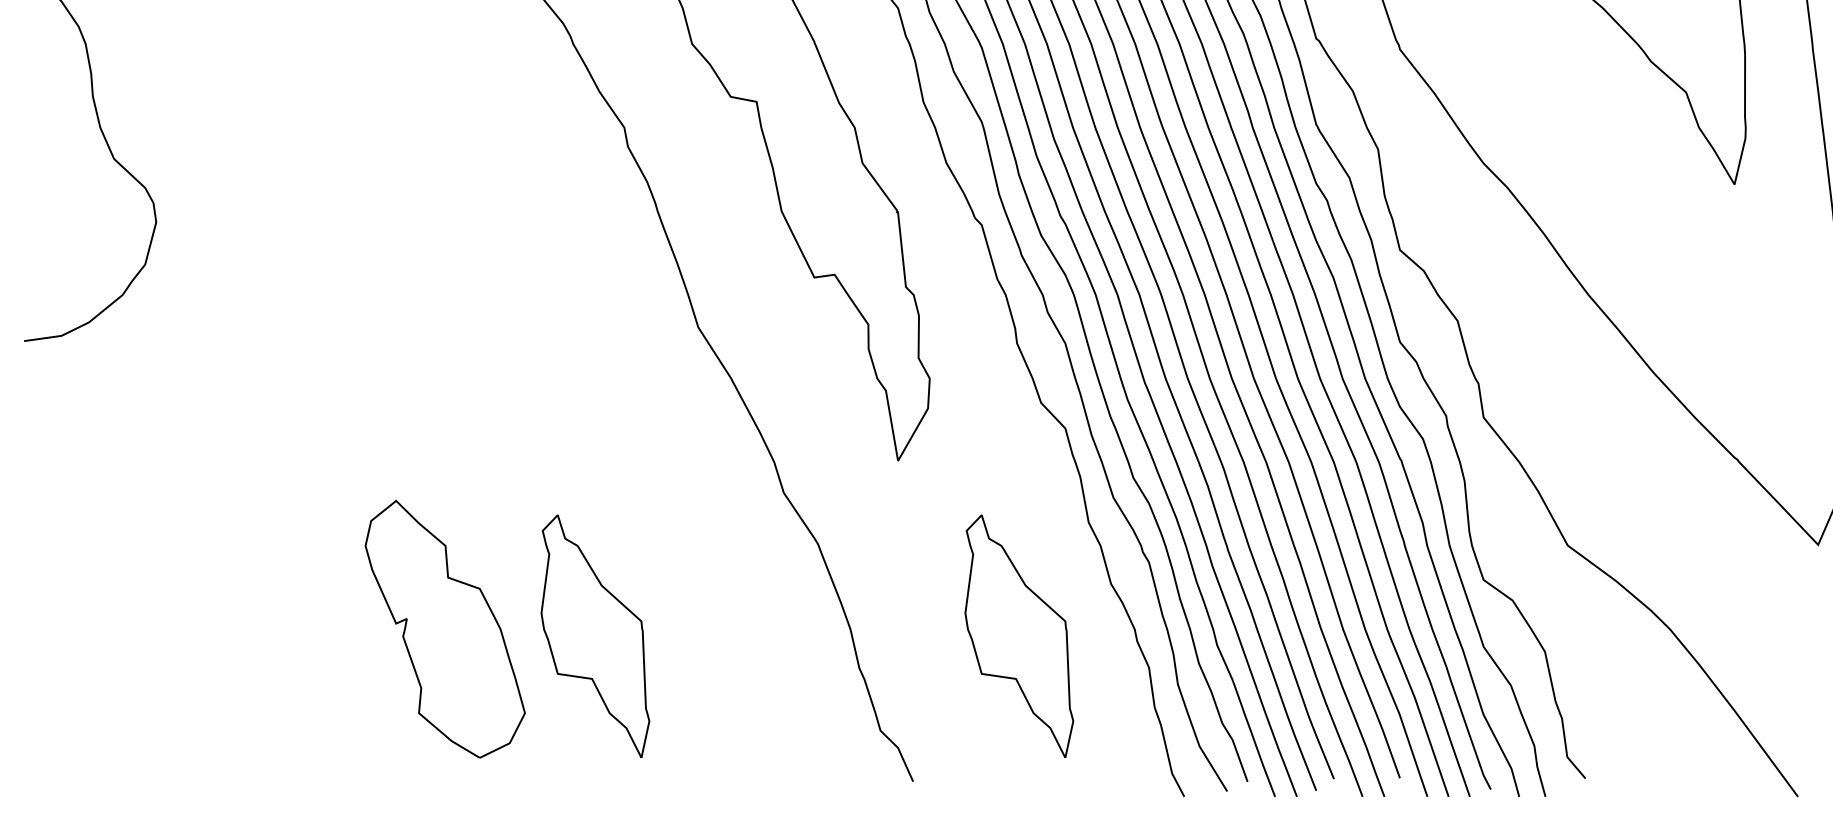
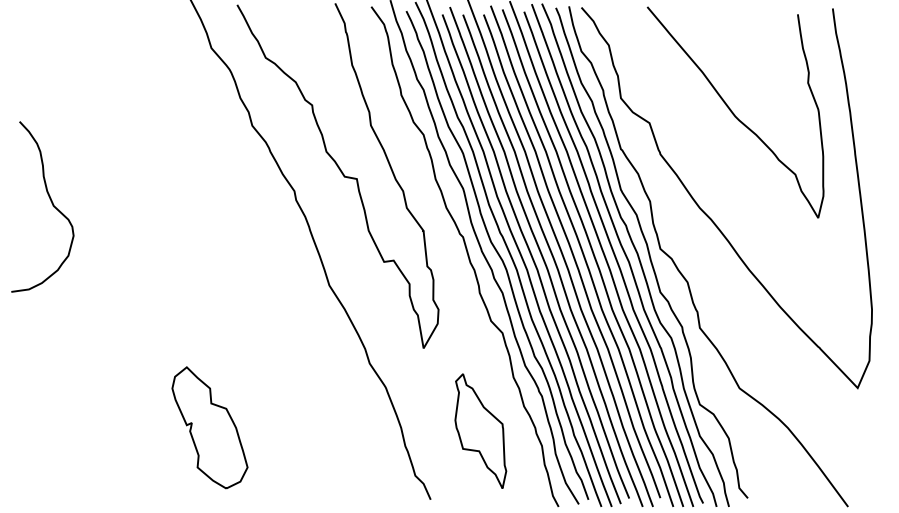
part: (594, 634) -> (280, 430), removed

